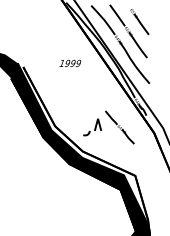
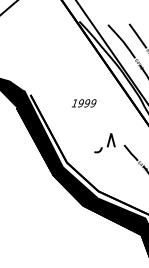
text: (70, 62) -> (84, 102), moved
part: (92, 127) -> (104, 143), moved

